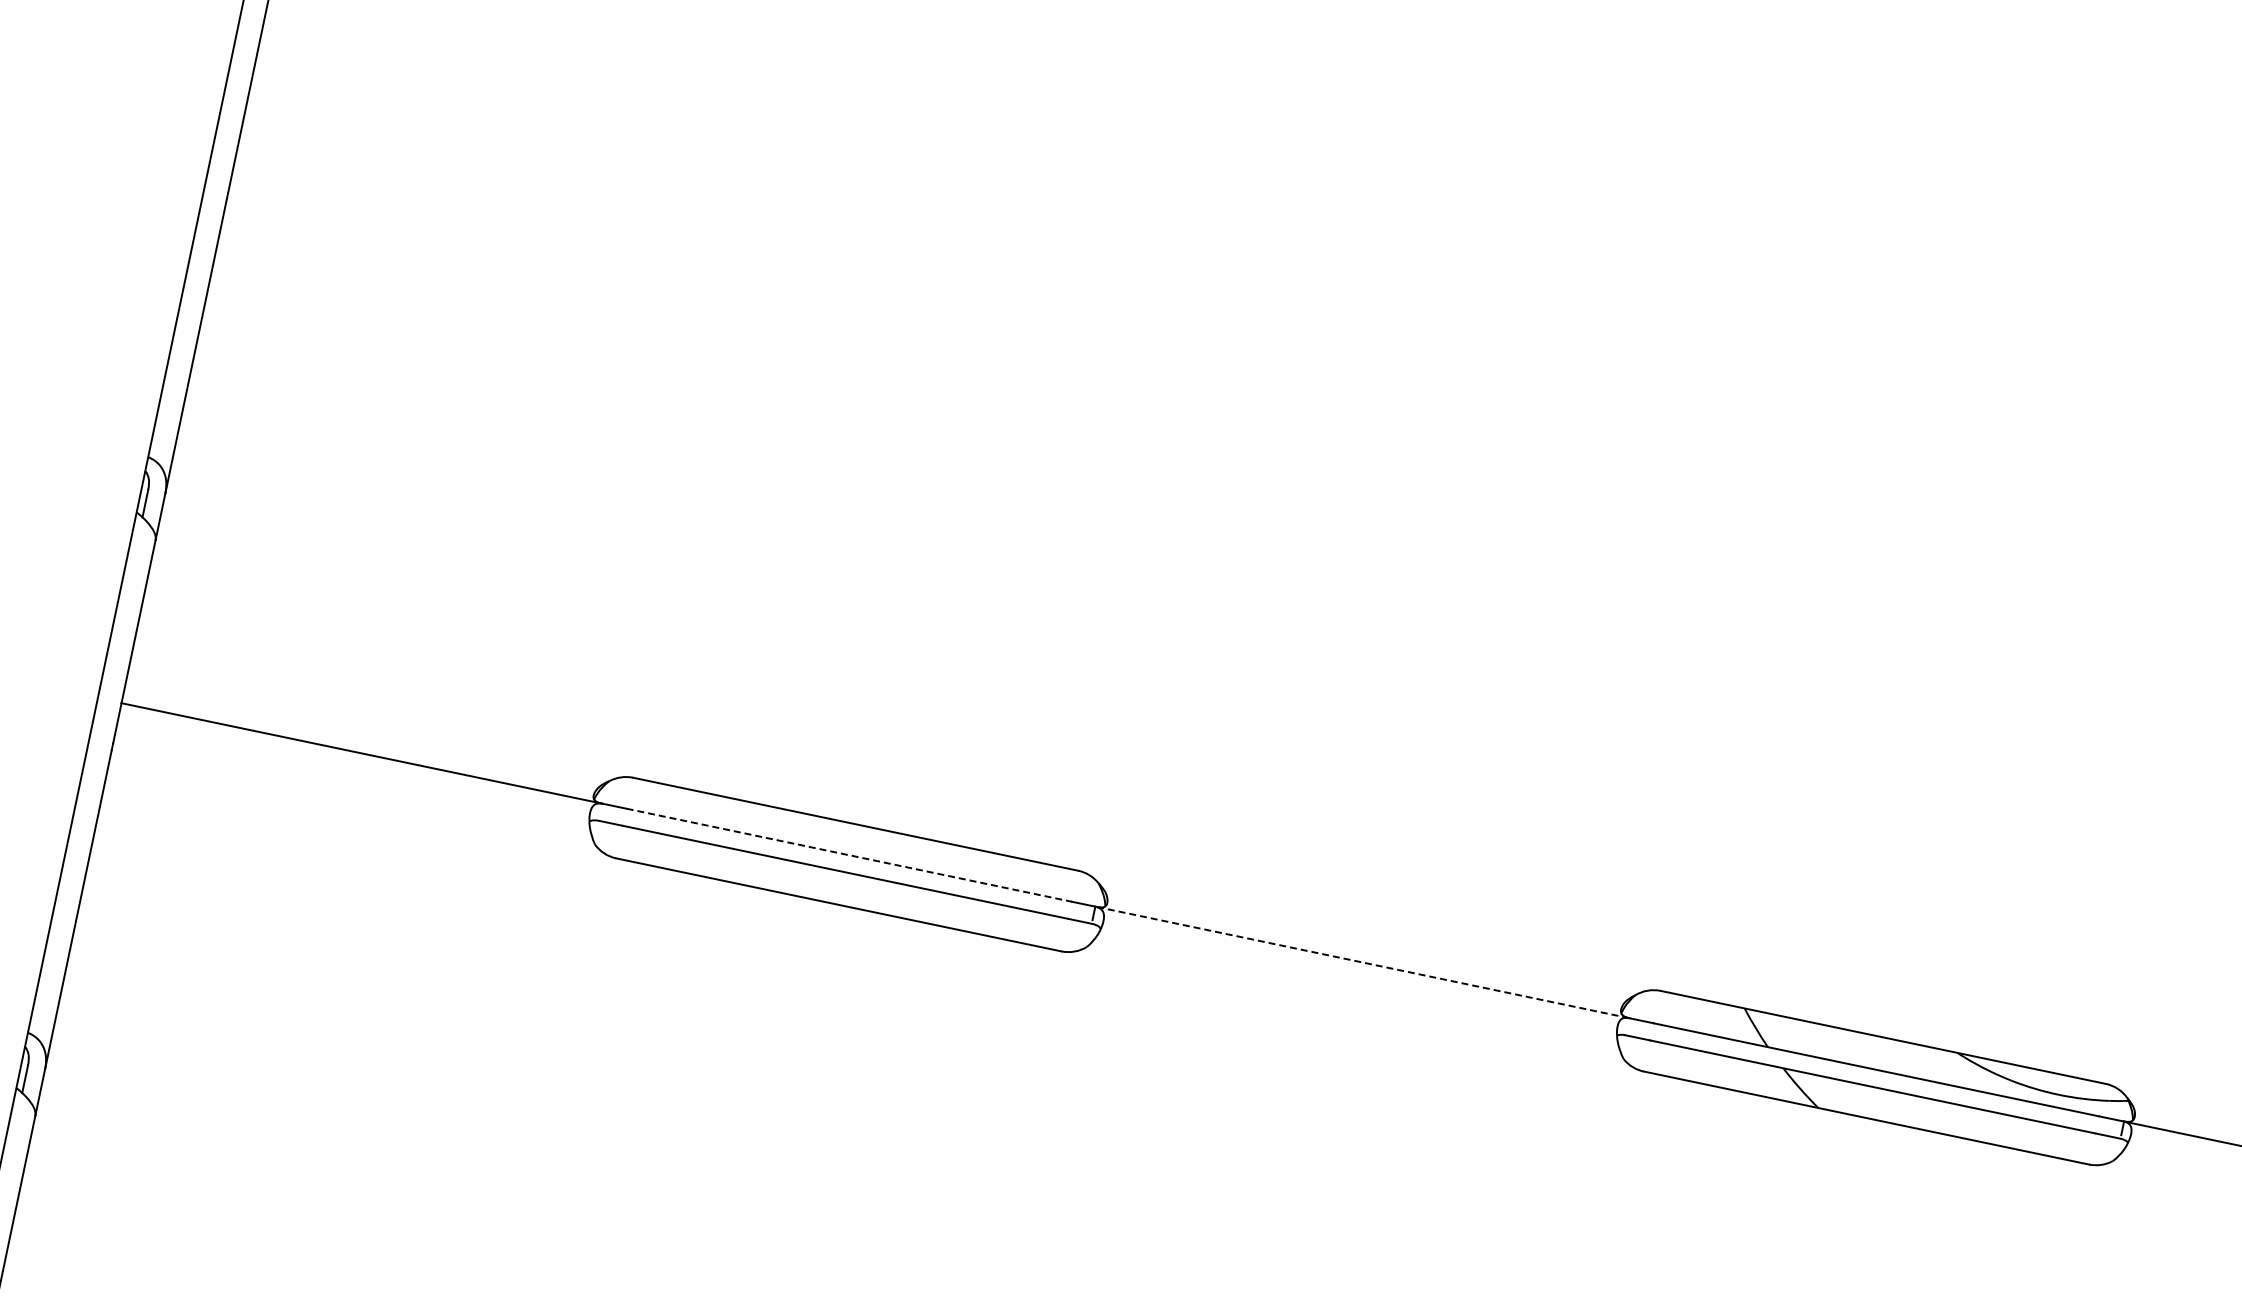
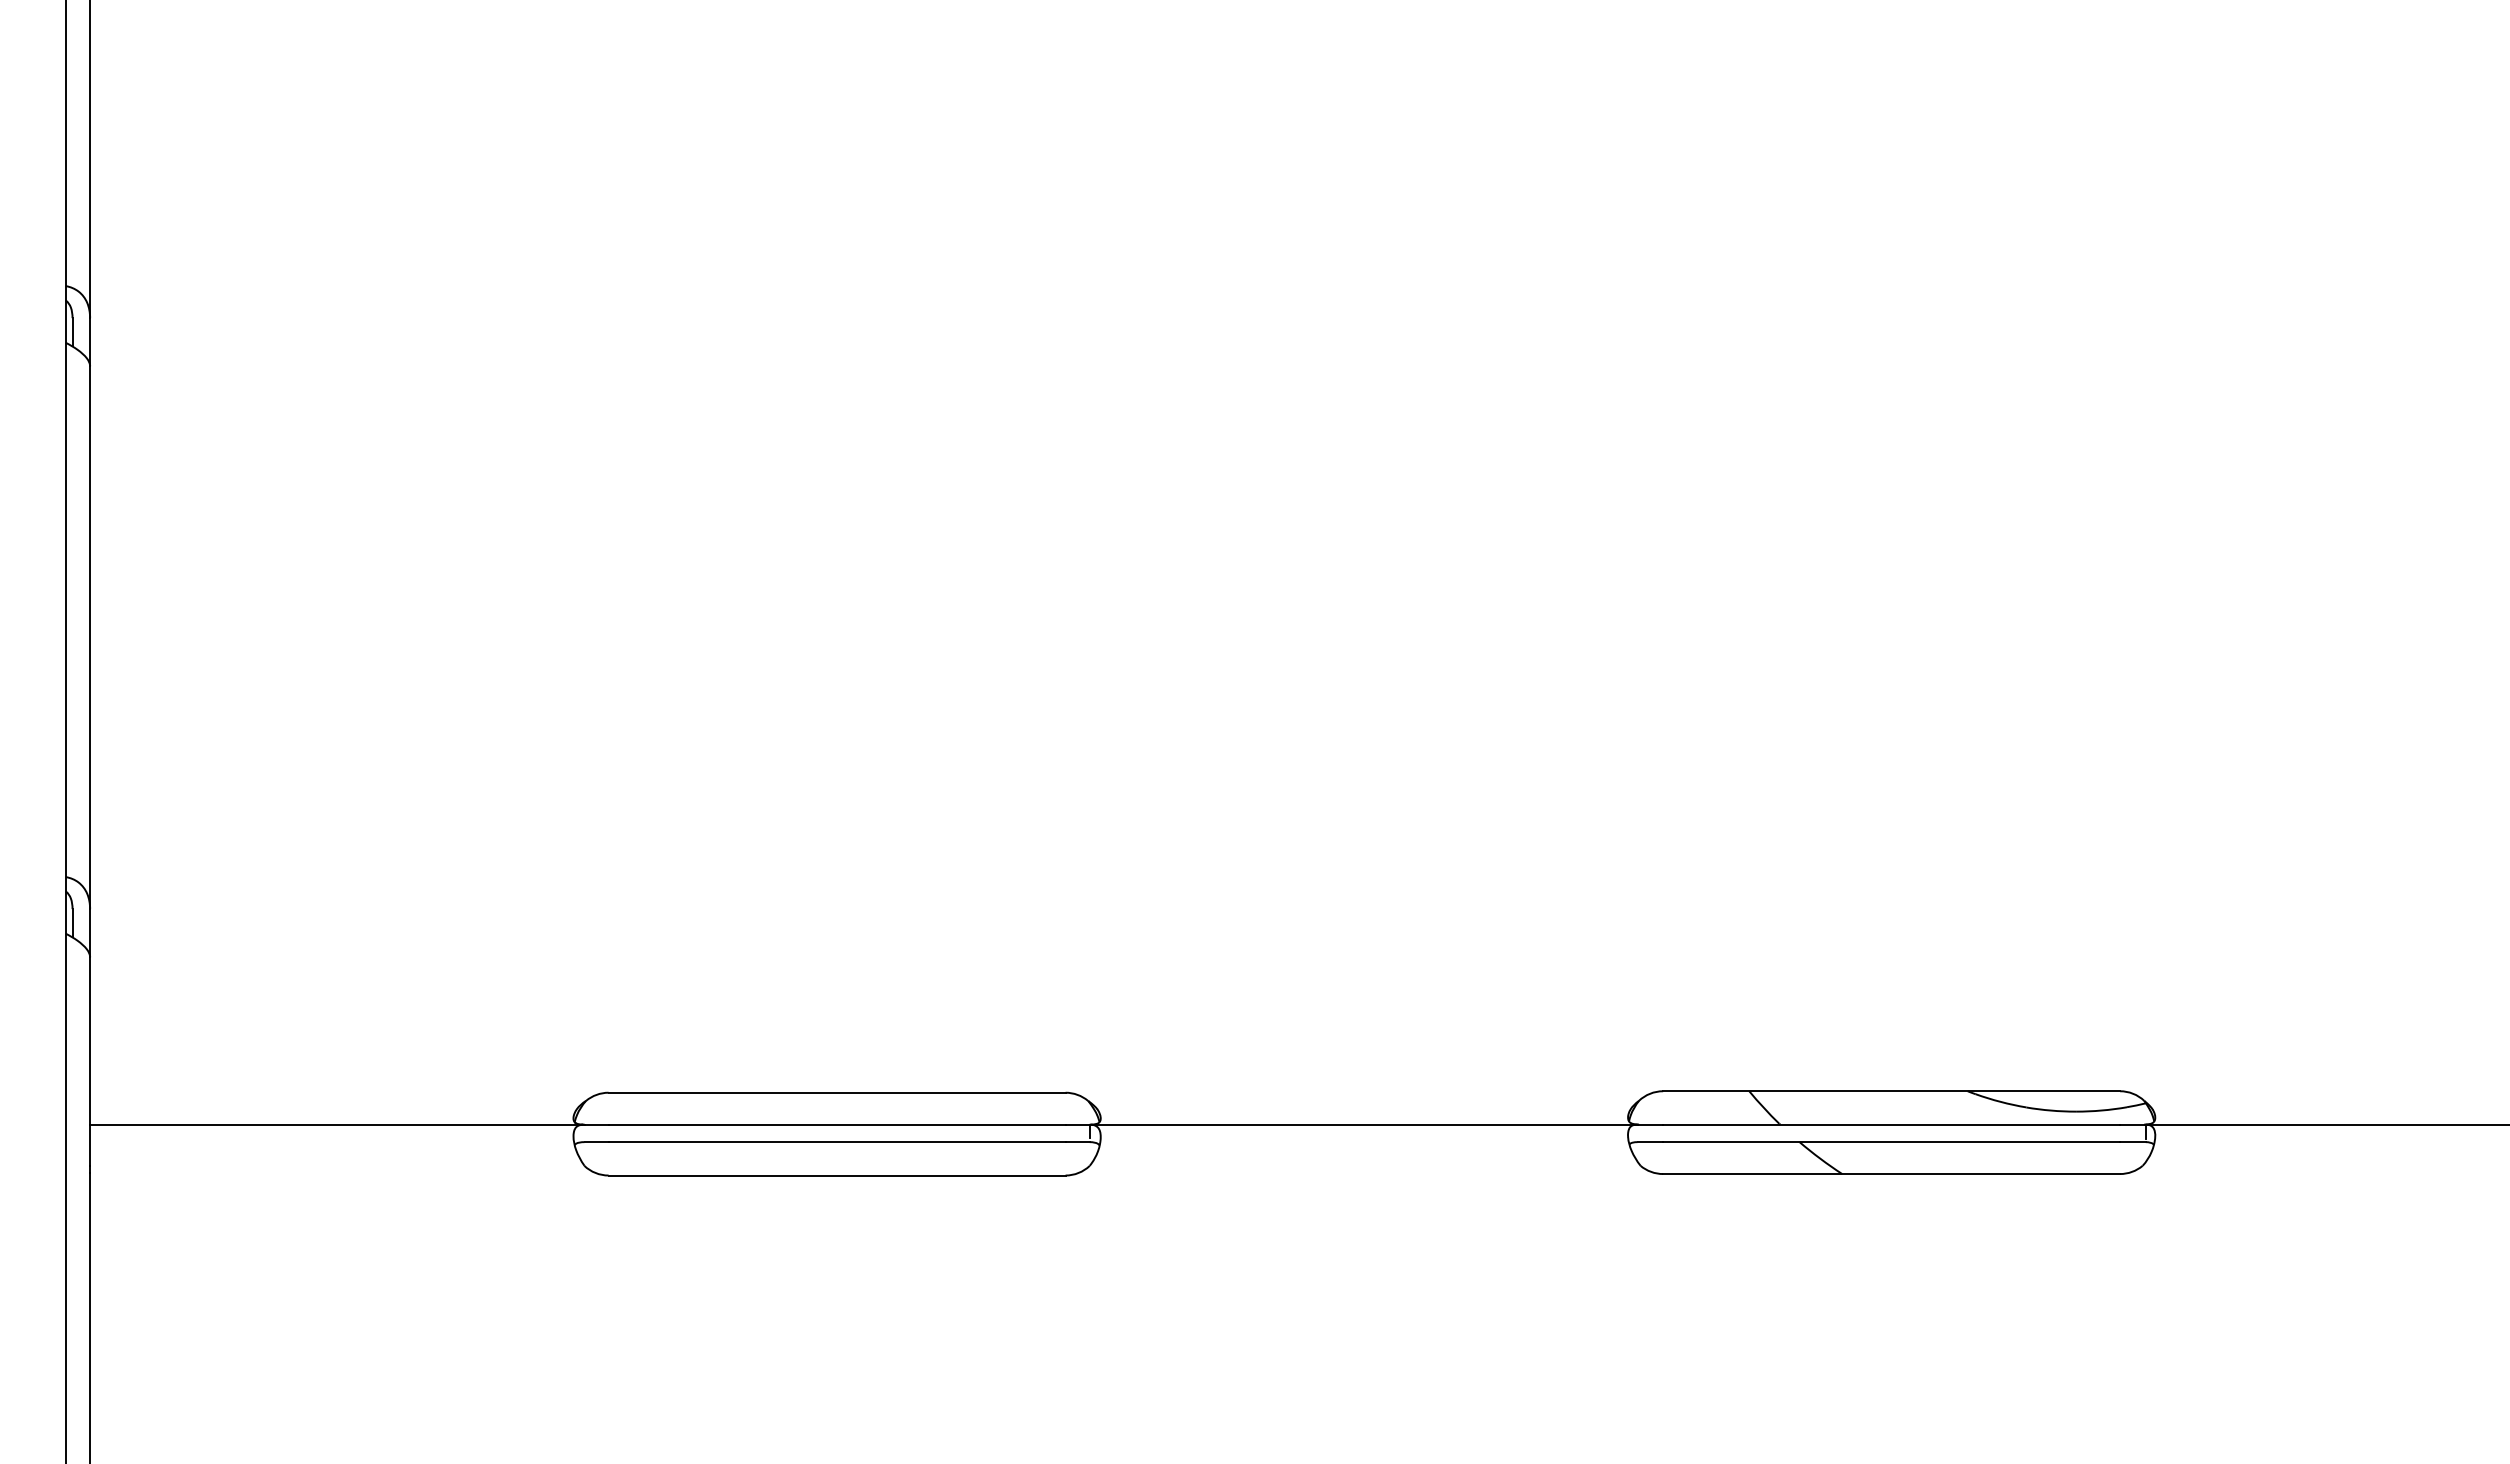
line: (849, 855) -> (837, 1124), dashed -> solid
line: (1362, 962) -> (1363, 1124), dashed -> solid

